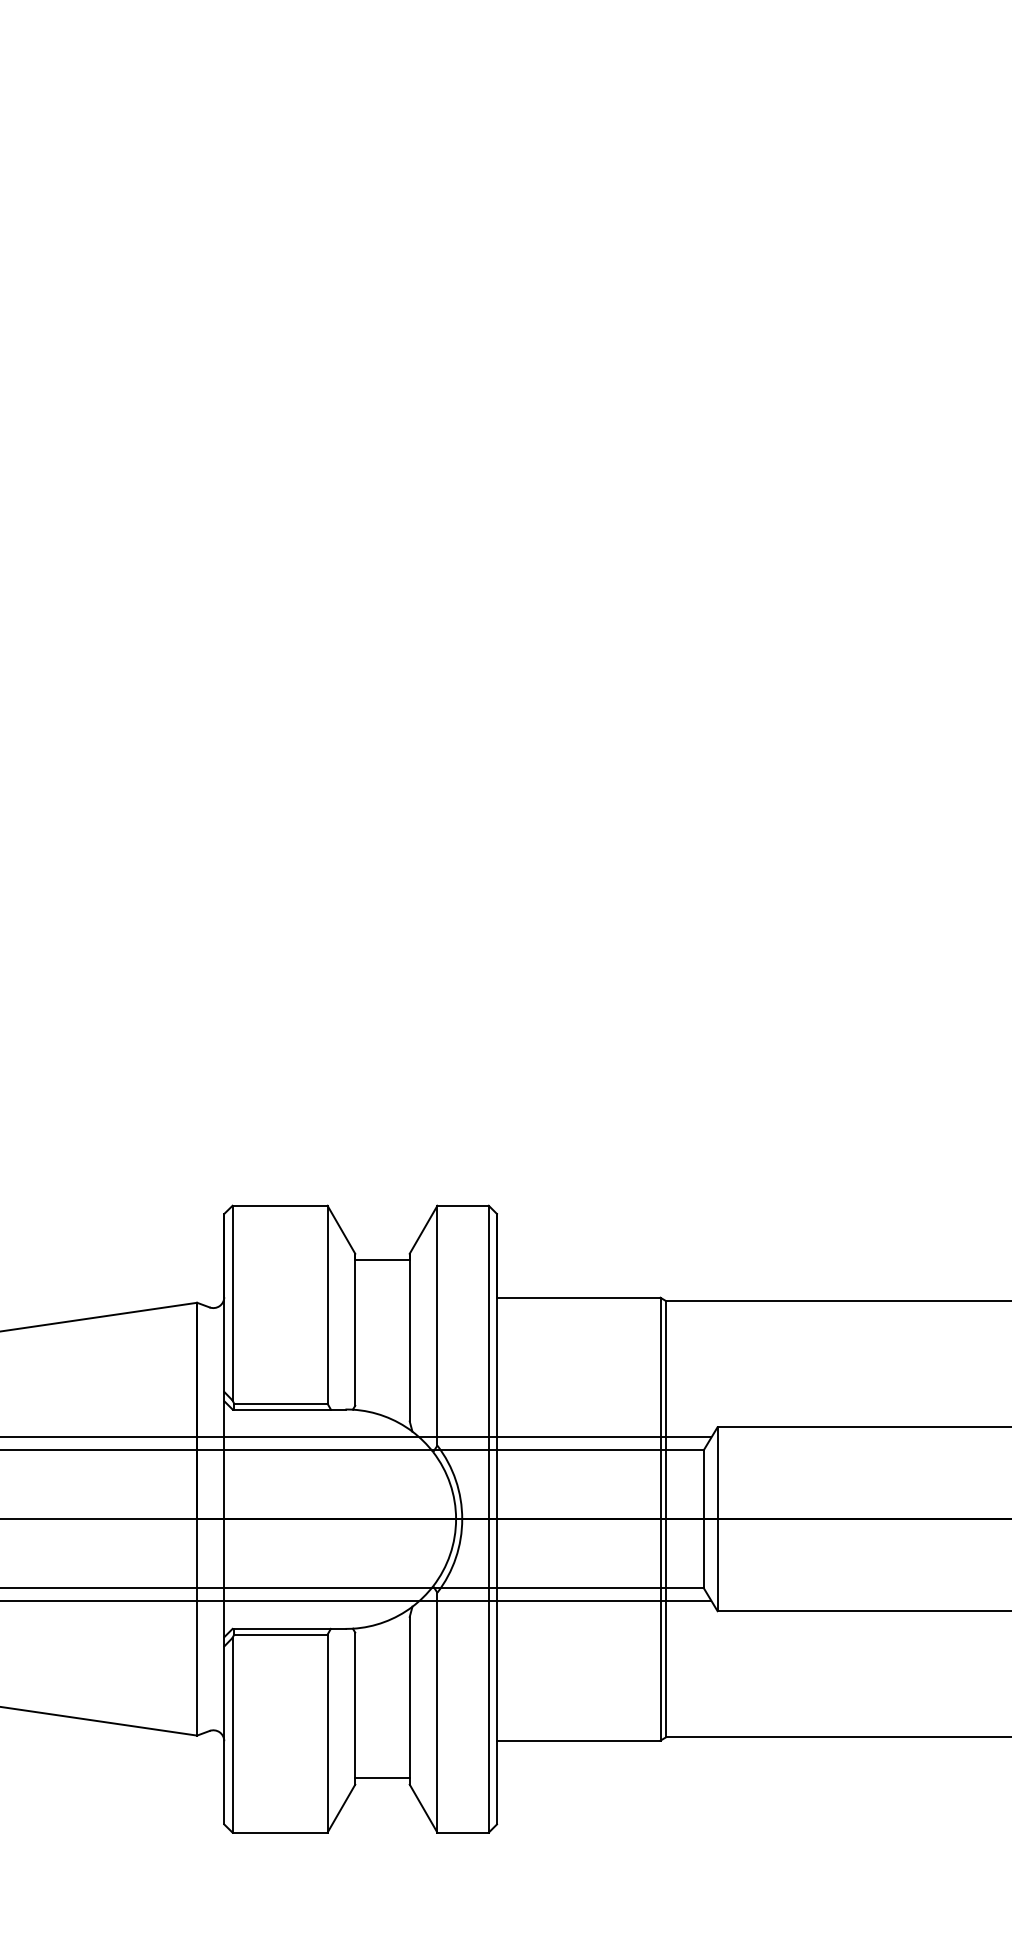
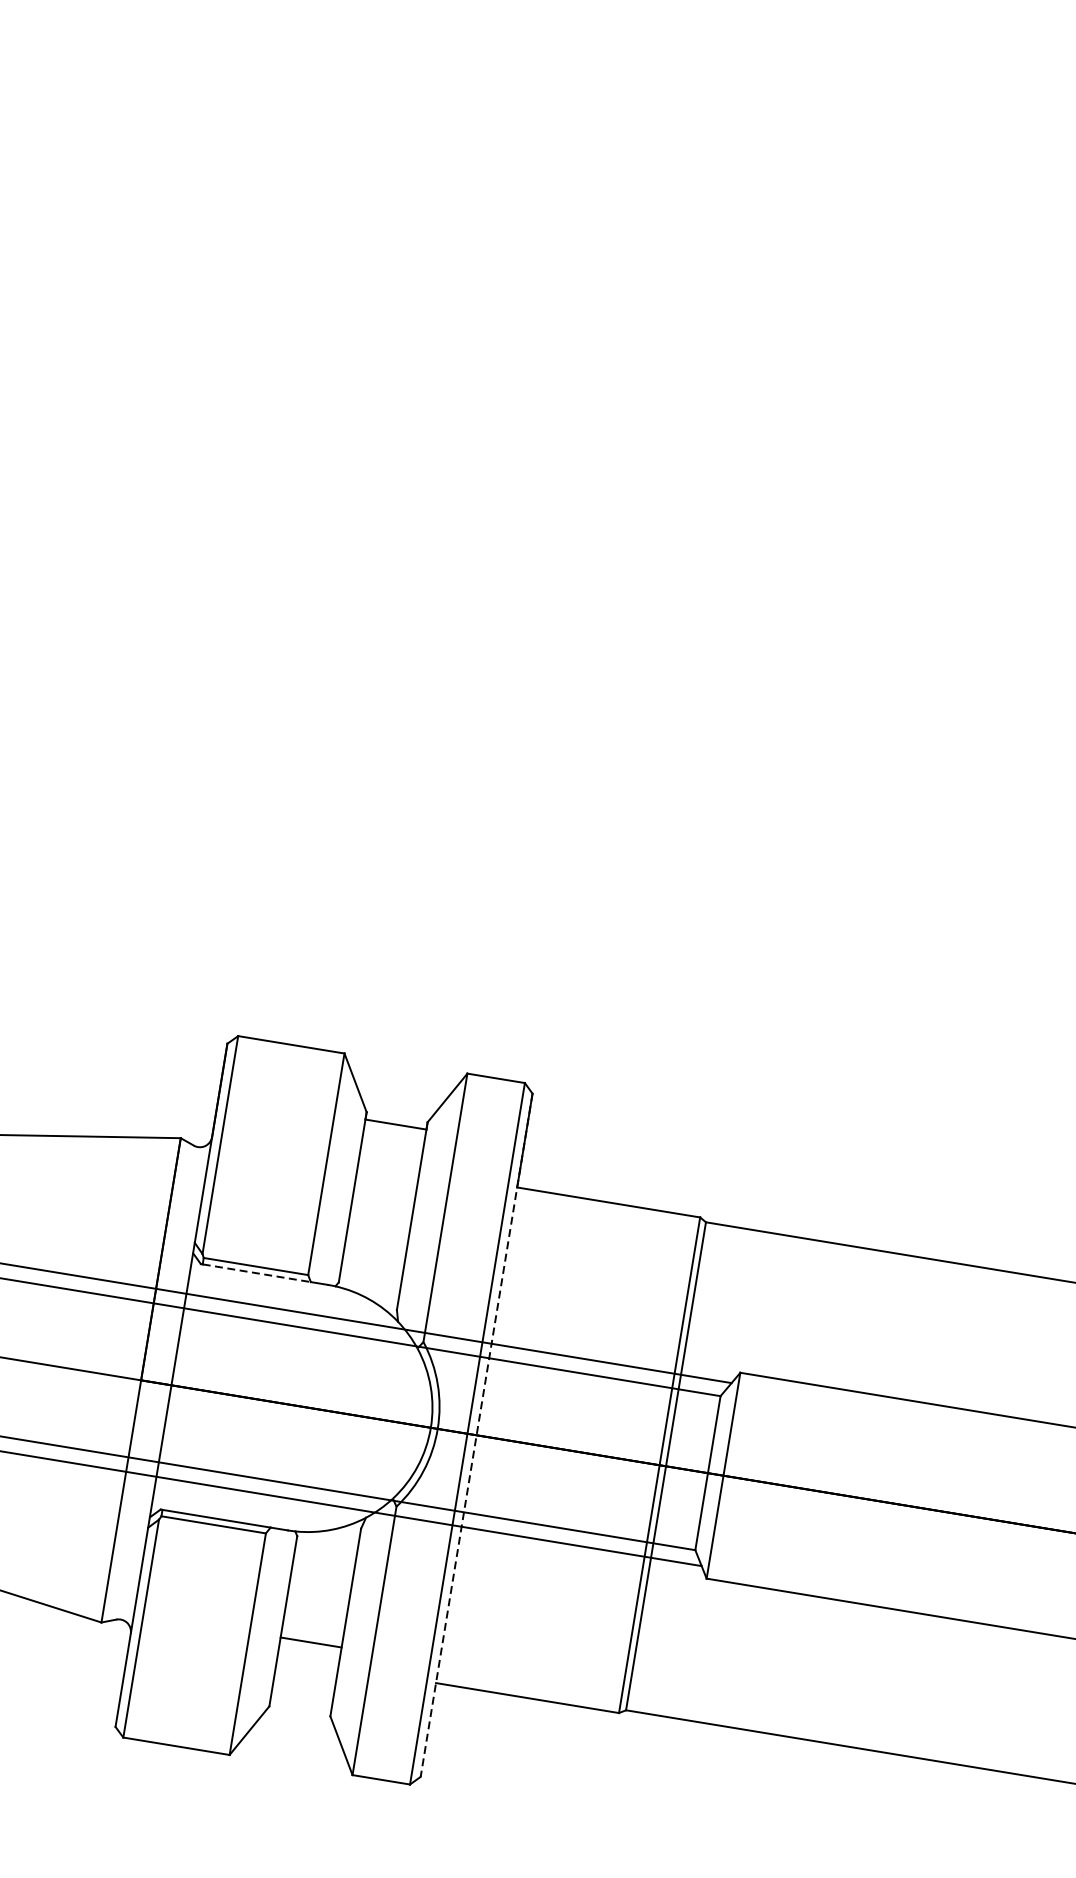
line: (283, 1409) -> (257, 1273), solid -> dashed
line: (496, 1519) -> (476, 1435), solid -> dashed
line: (382, 1778) -> (311, 1642), moved

